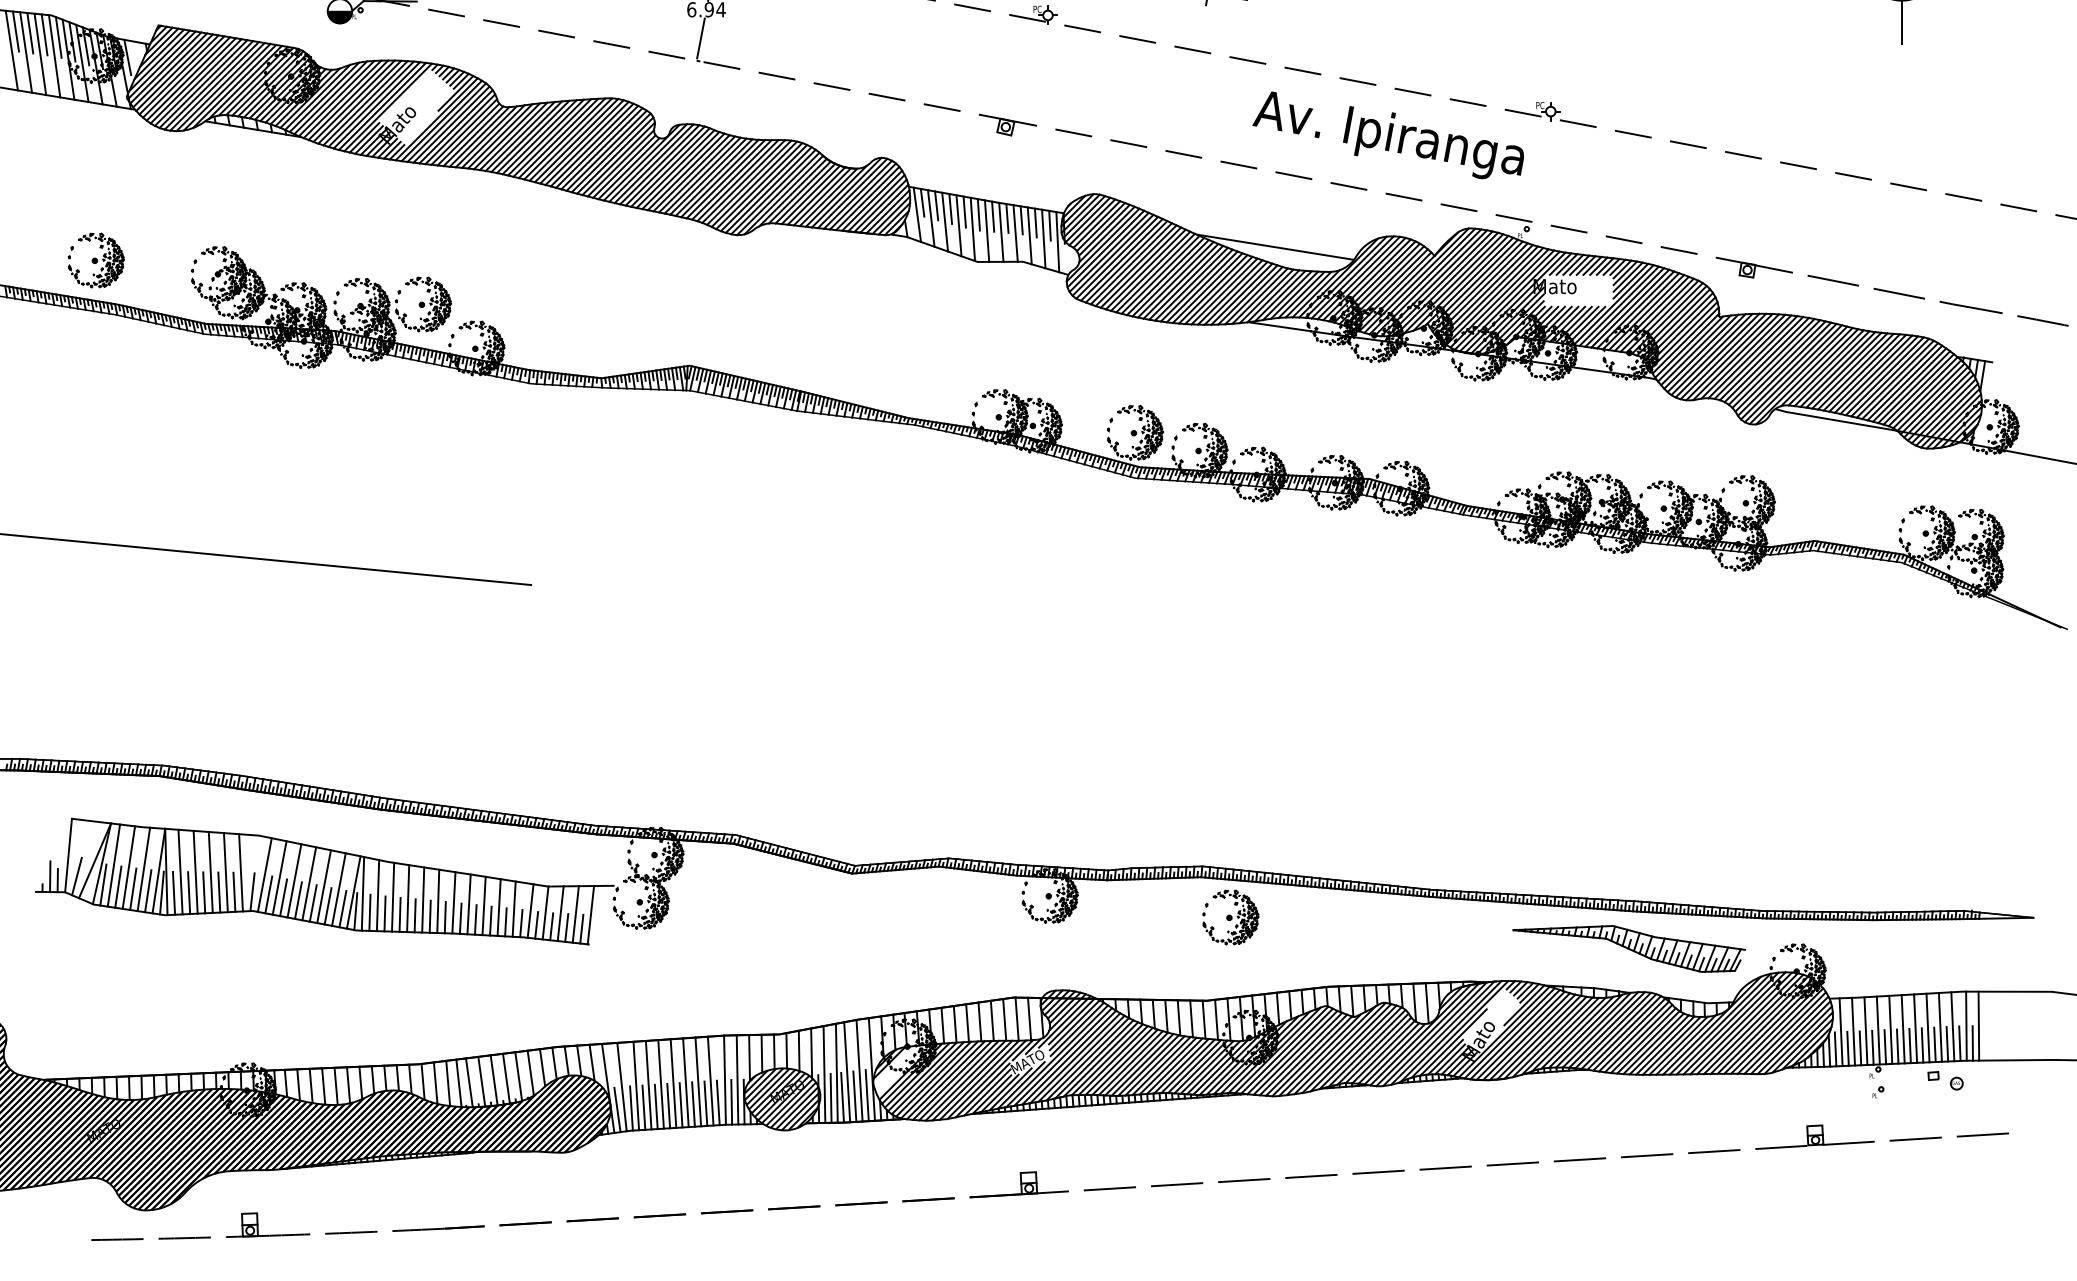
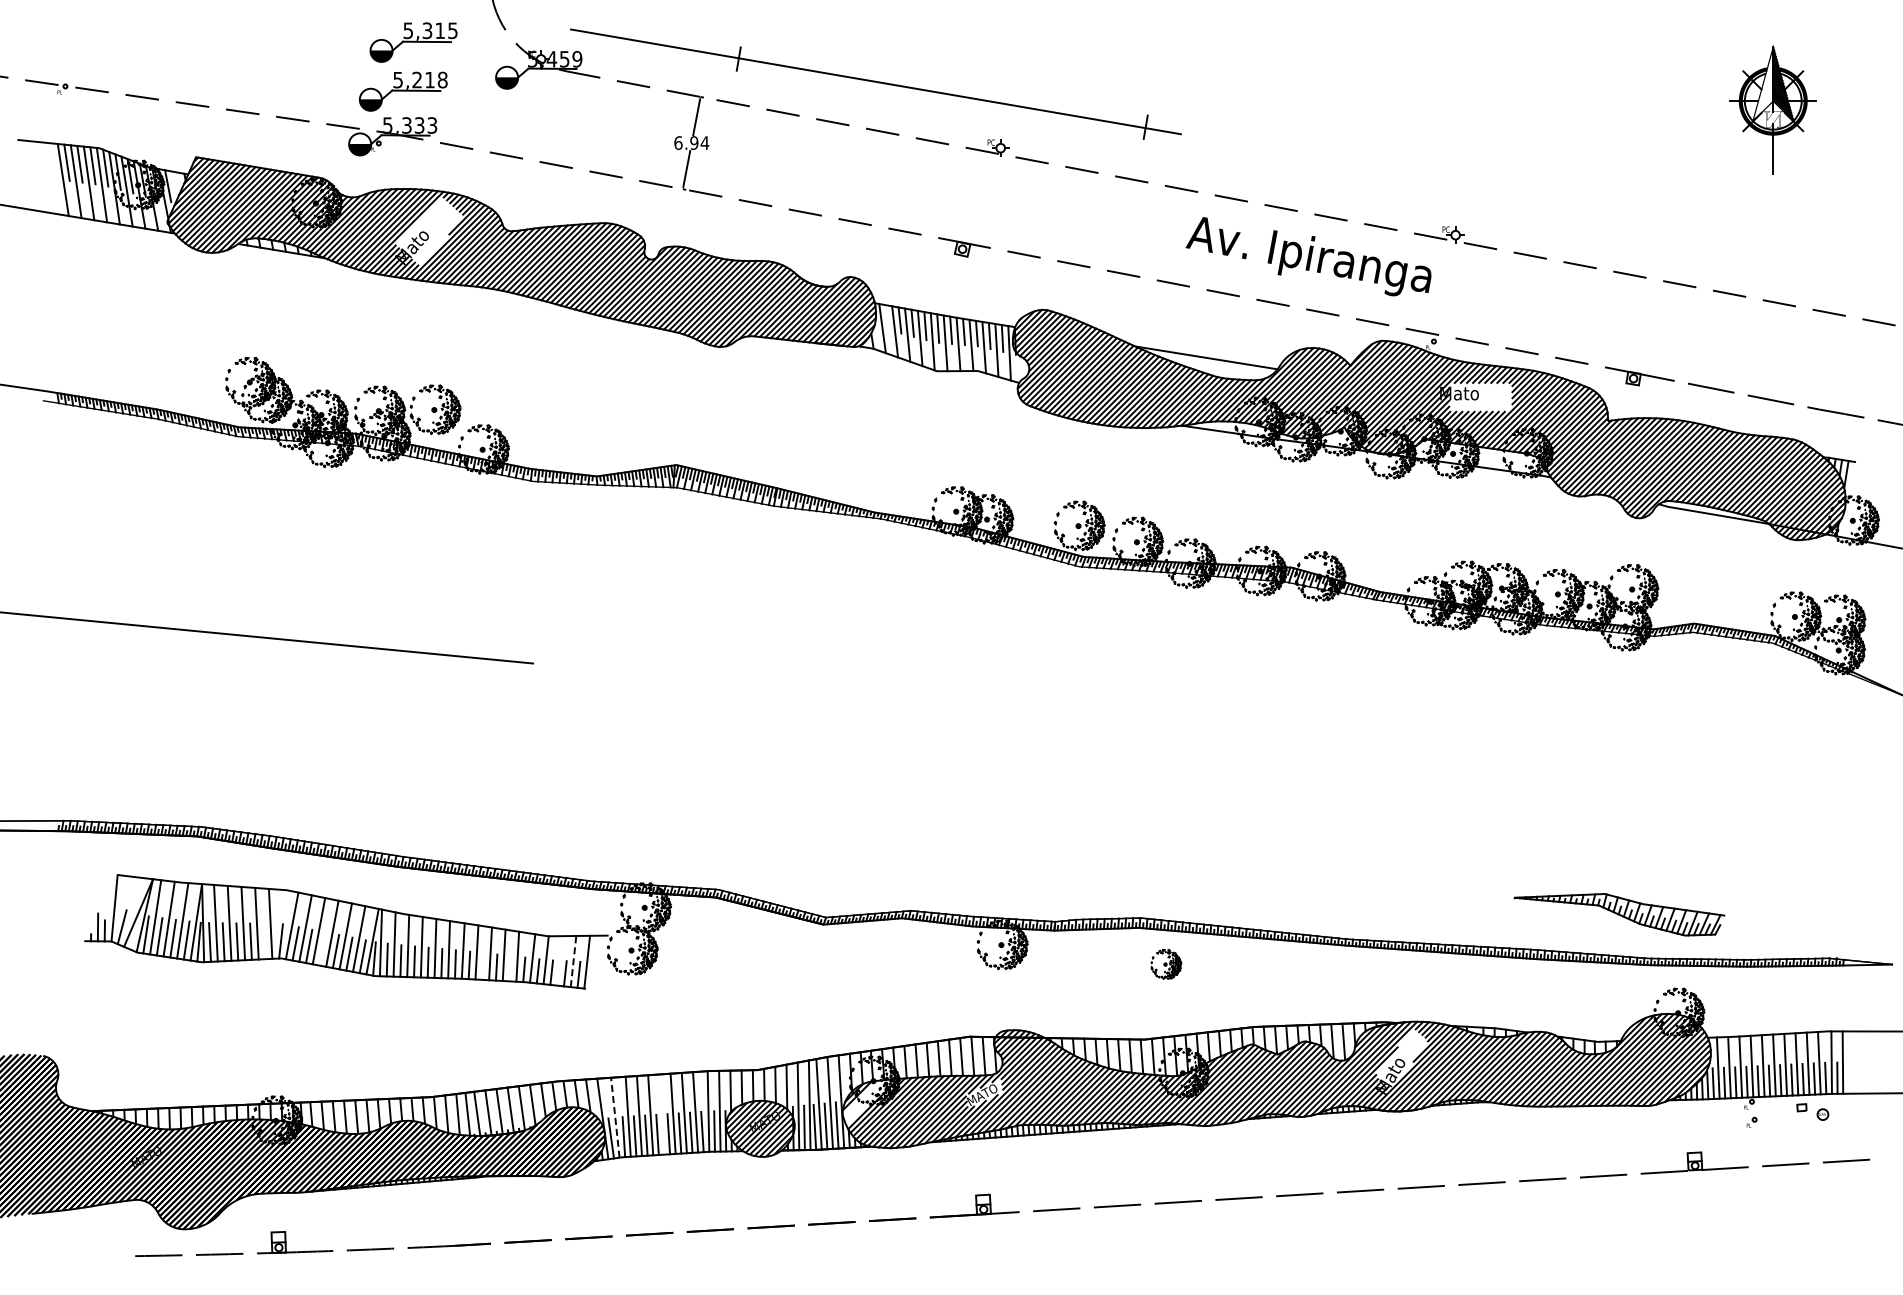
line: (921, 202) -> (886, 317), removed
part: (96, 260) -> (139, 369), removed
line: (234, 892) -> (264, 941), removed
line: (298, 900) -> (322, 948), removed
line: (560, 913) -> (559, 960), removed
line: (575, 914) -> (573, 961), solid -> dashed
part: (1231, 917) -> (1166, 964), size x0.6
line: (475, 919) -> (482, 966), removed
line: (505, 922) -> (509, 968), removed
part: (1629, 948) -> (1619, 914), moved
line: (673, 1083) -> (661, 1114), removed
line: (622, 1086) -> (615, 1117), solid -> dashed

